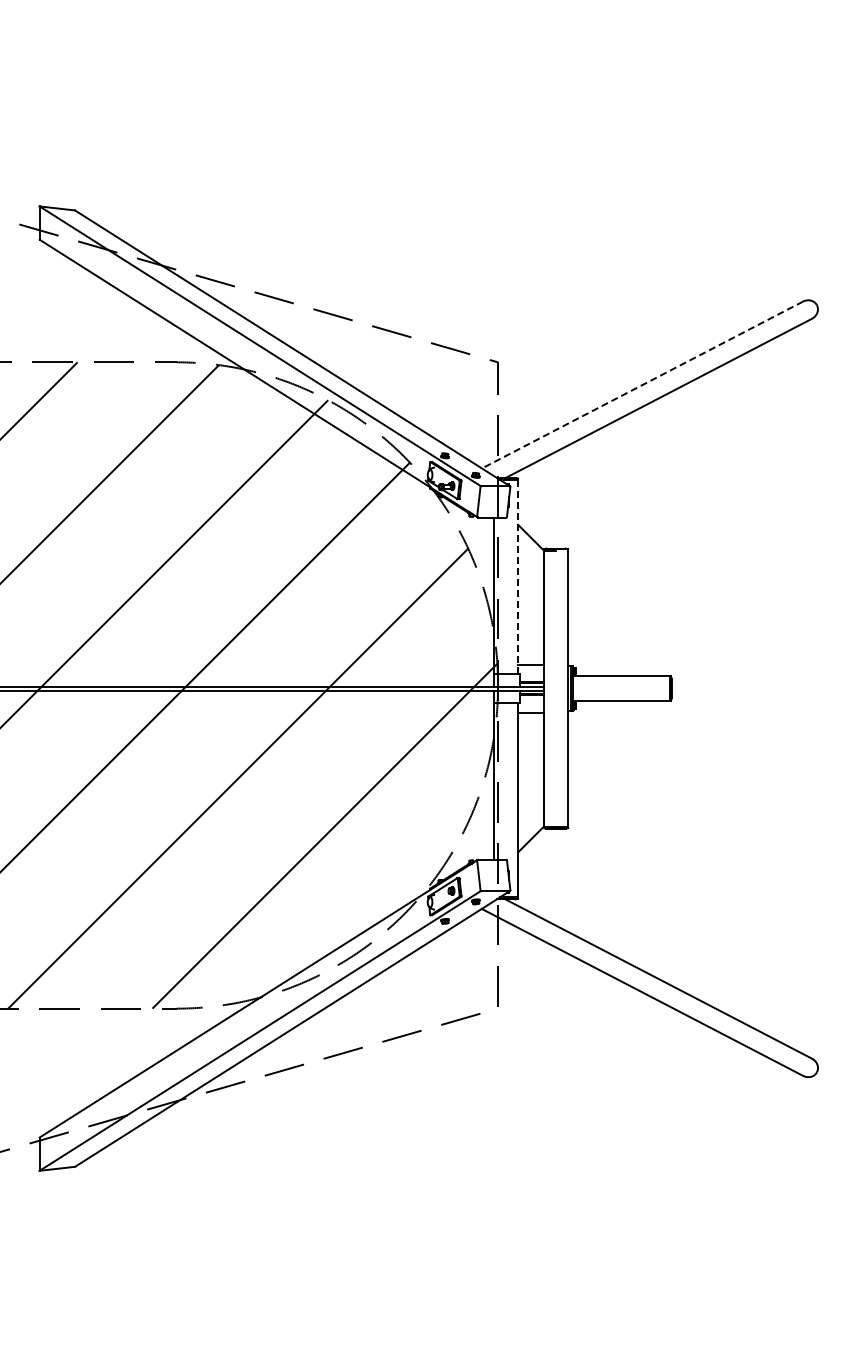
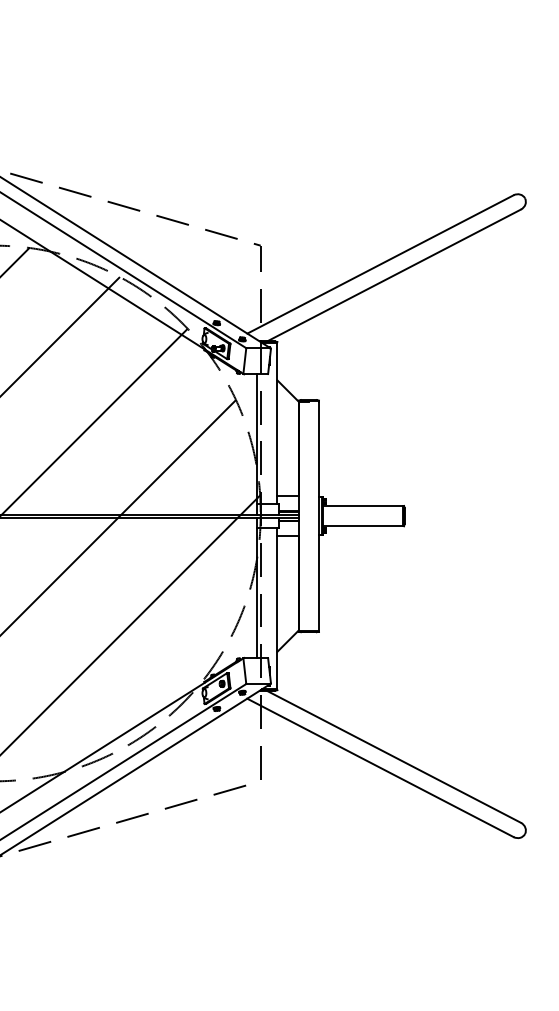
line: (642, 385) -> (380, 264), dashed -> solid
line: (518, 576) -> (277, 423), dashed -> solid

